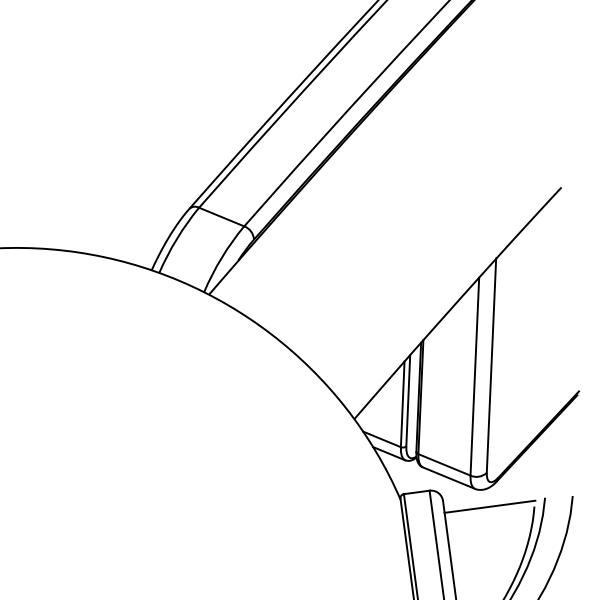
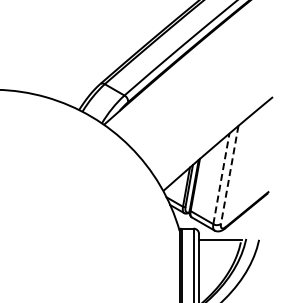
line: (490, 364) -> (229, 174), solid -> dashed
line: (474, 375) -> (221, 178), solid -> dashed

